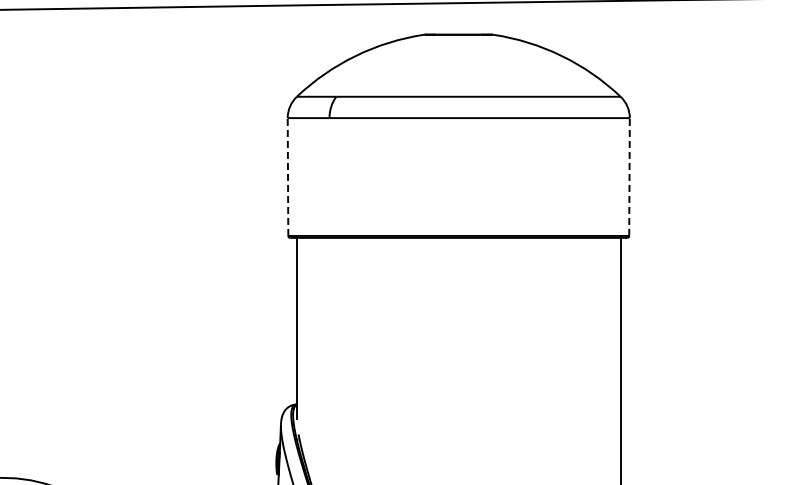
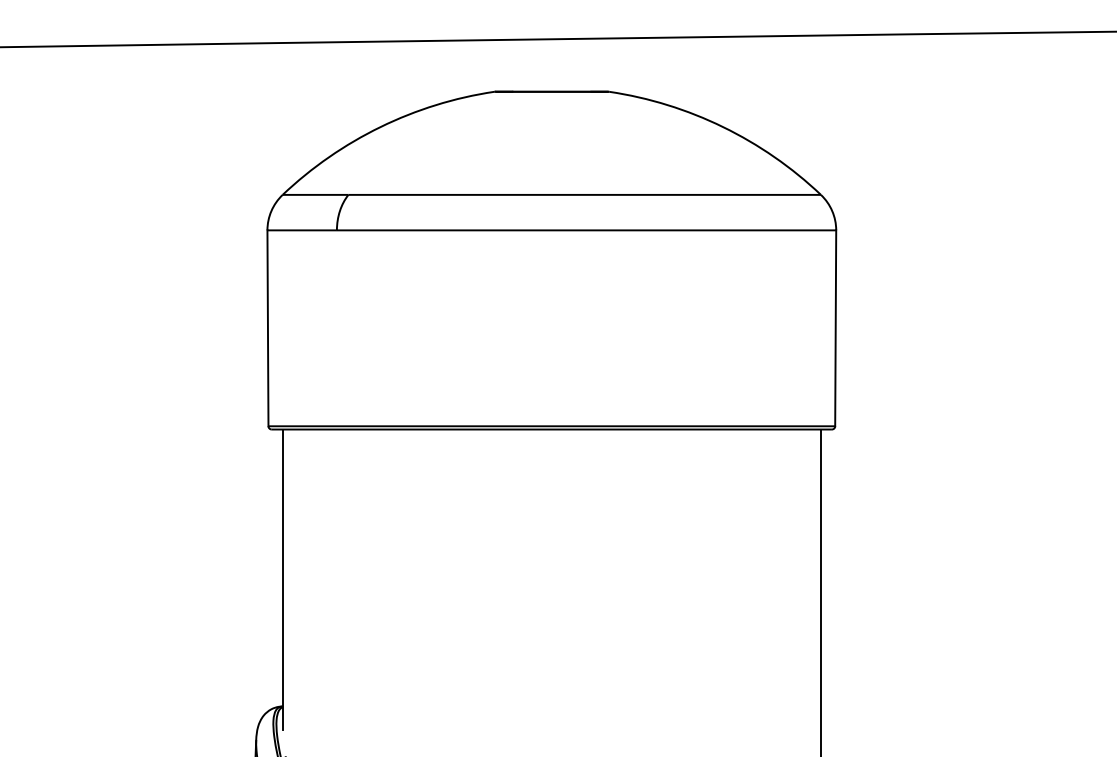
line: (288, 177) -> (268, 329), dashed -> solid
line: (629, 177) -> (835, 329), dashed -> solid

